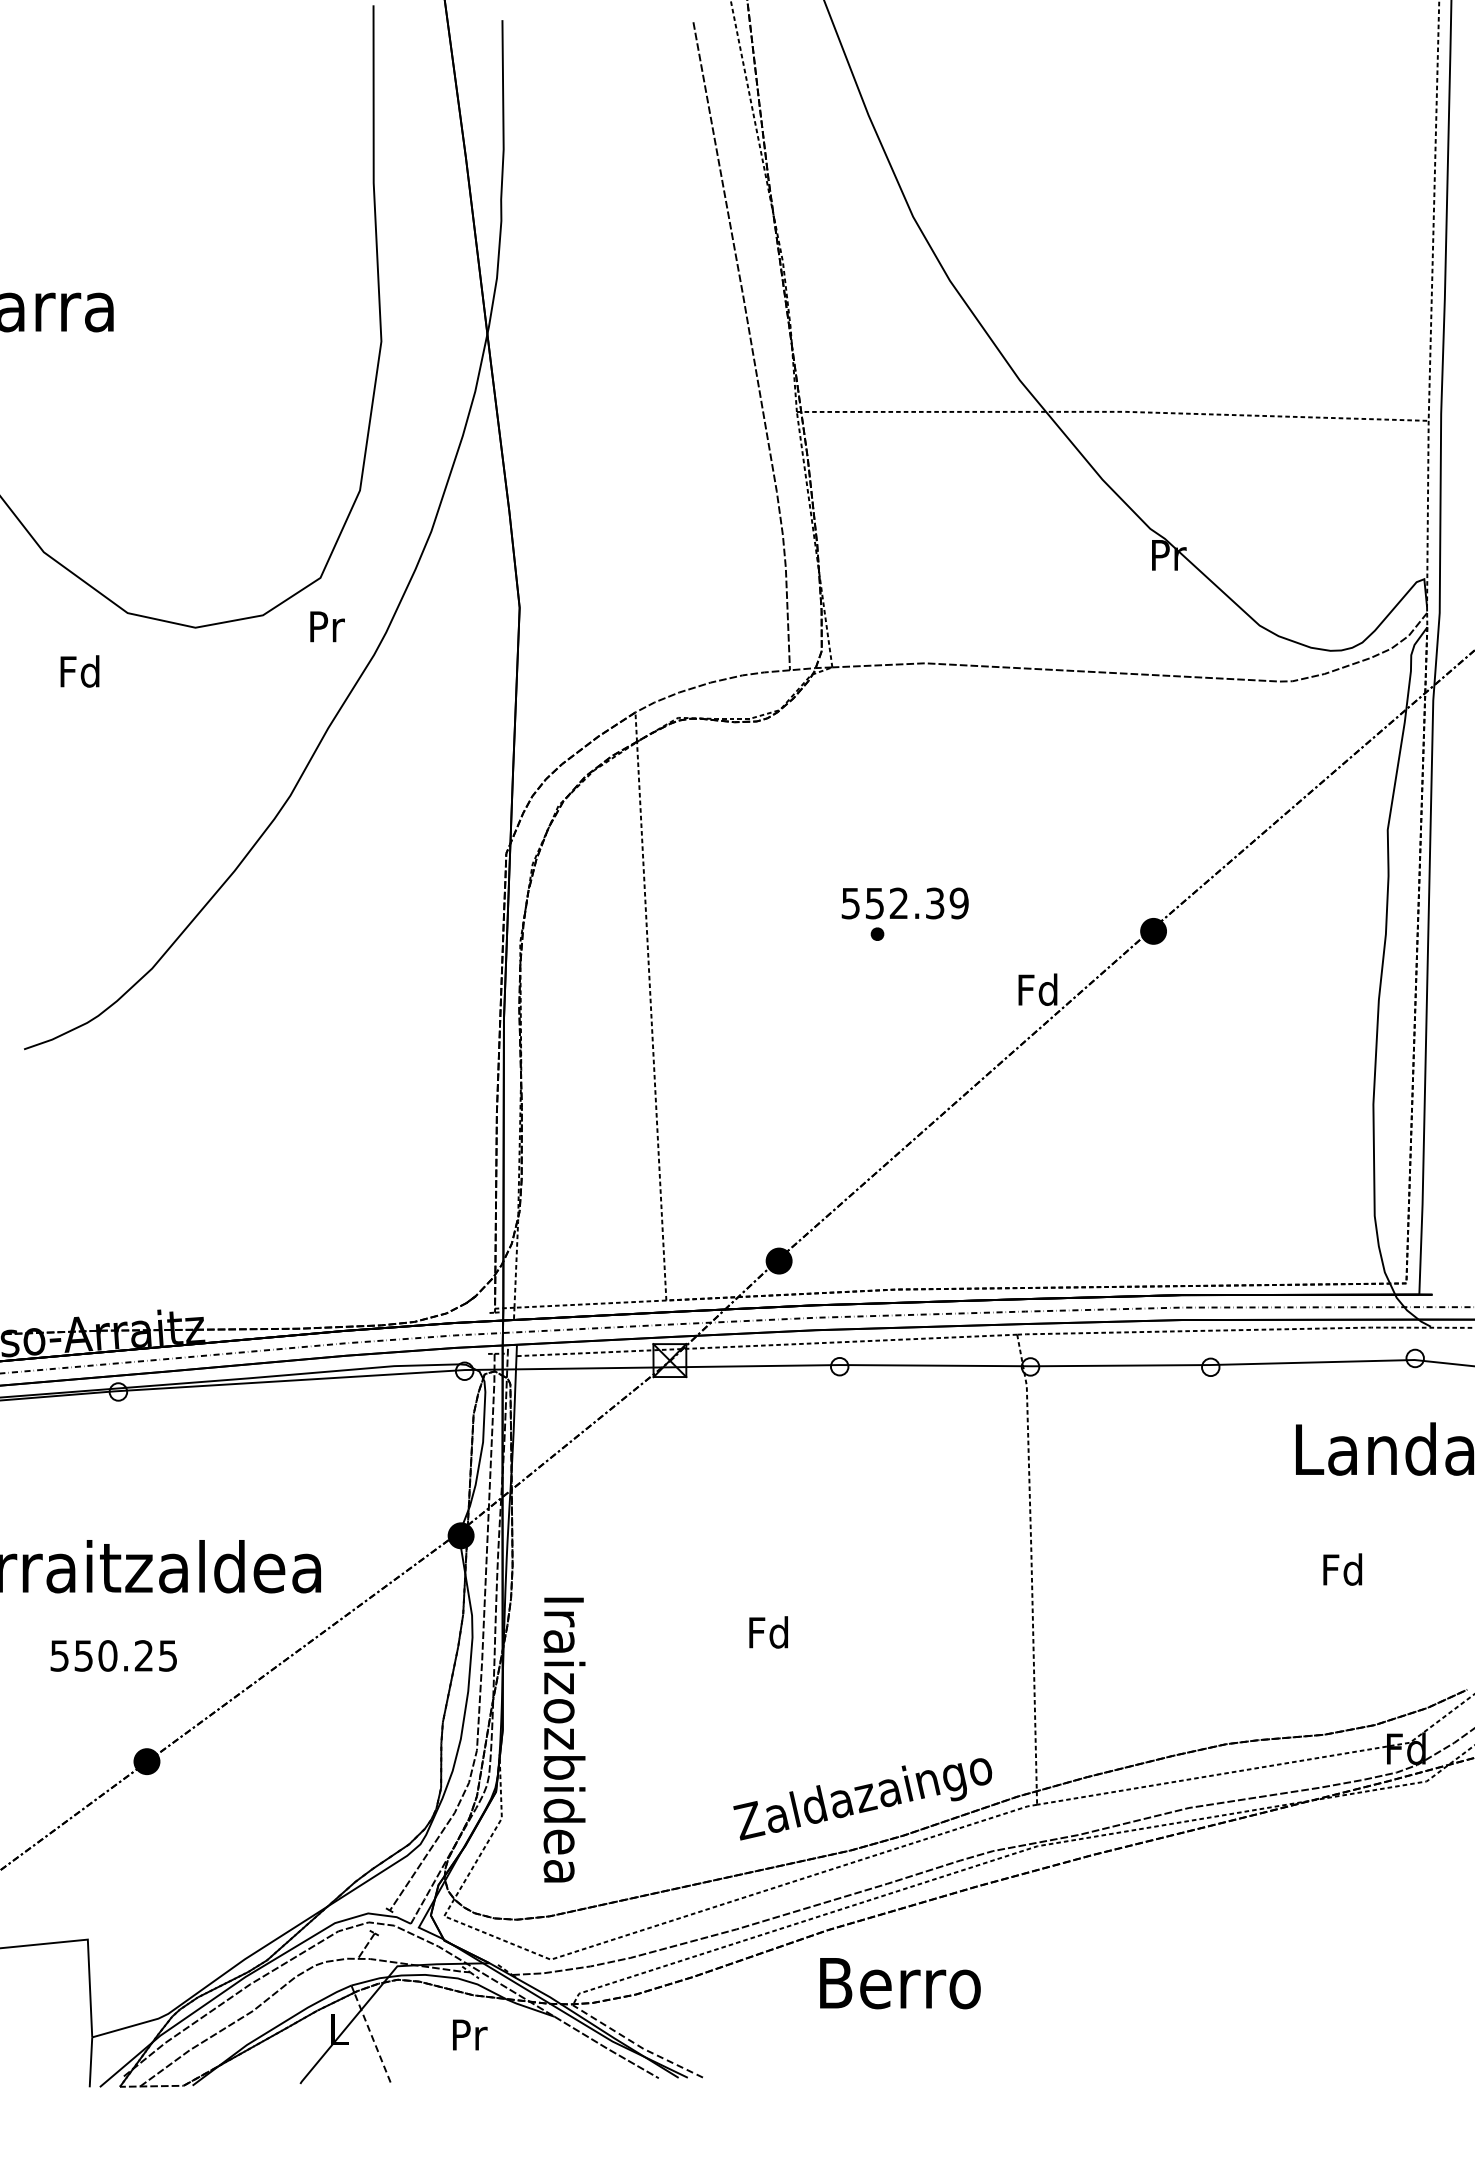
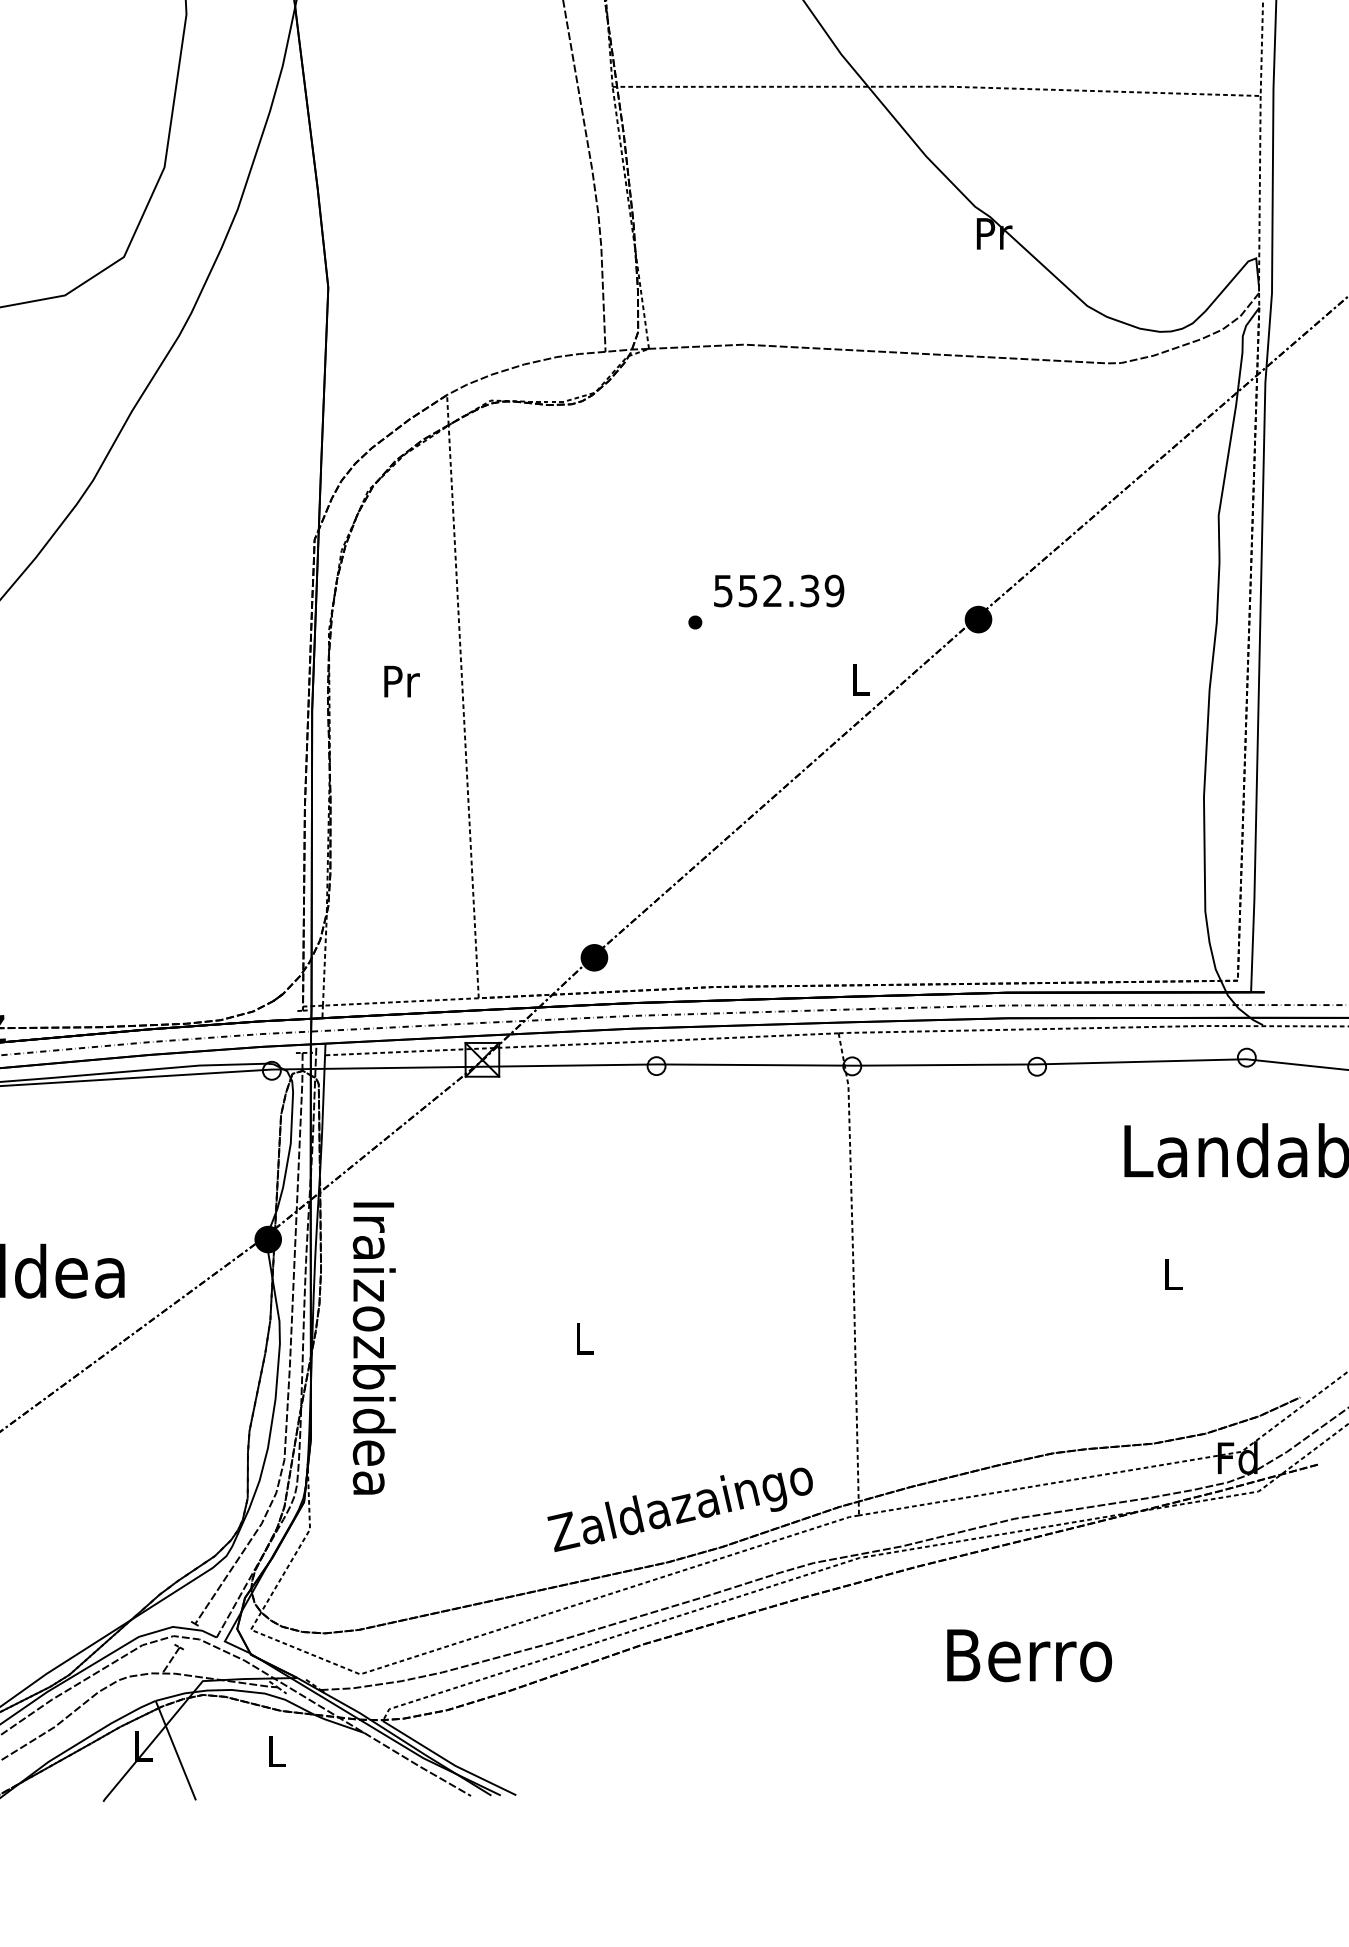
text: (327, 626) -> (401, 681), moved
text: (904, 903) -> (778, 591), moved
text: (1037, 989) -> (859, 679), Fd -> L
text: (1342, 1569) -> (1172, 1274), Fd -> L
text: (768, 1632) -> (583, 1338), Fd -> L
text: (564, 1739) -> (374, 1347), moved
text: (900, 1983) -> (1029, 1655), moved
text: (470, 2034) -> (277, 1751), Pr -> L
line: (372, 2037) -> (177, 1754), dashed -> solid
line: (636, 2044) -> (448, 1761), dashed -> solid

